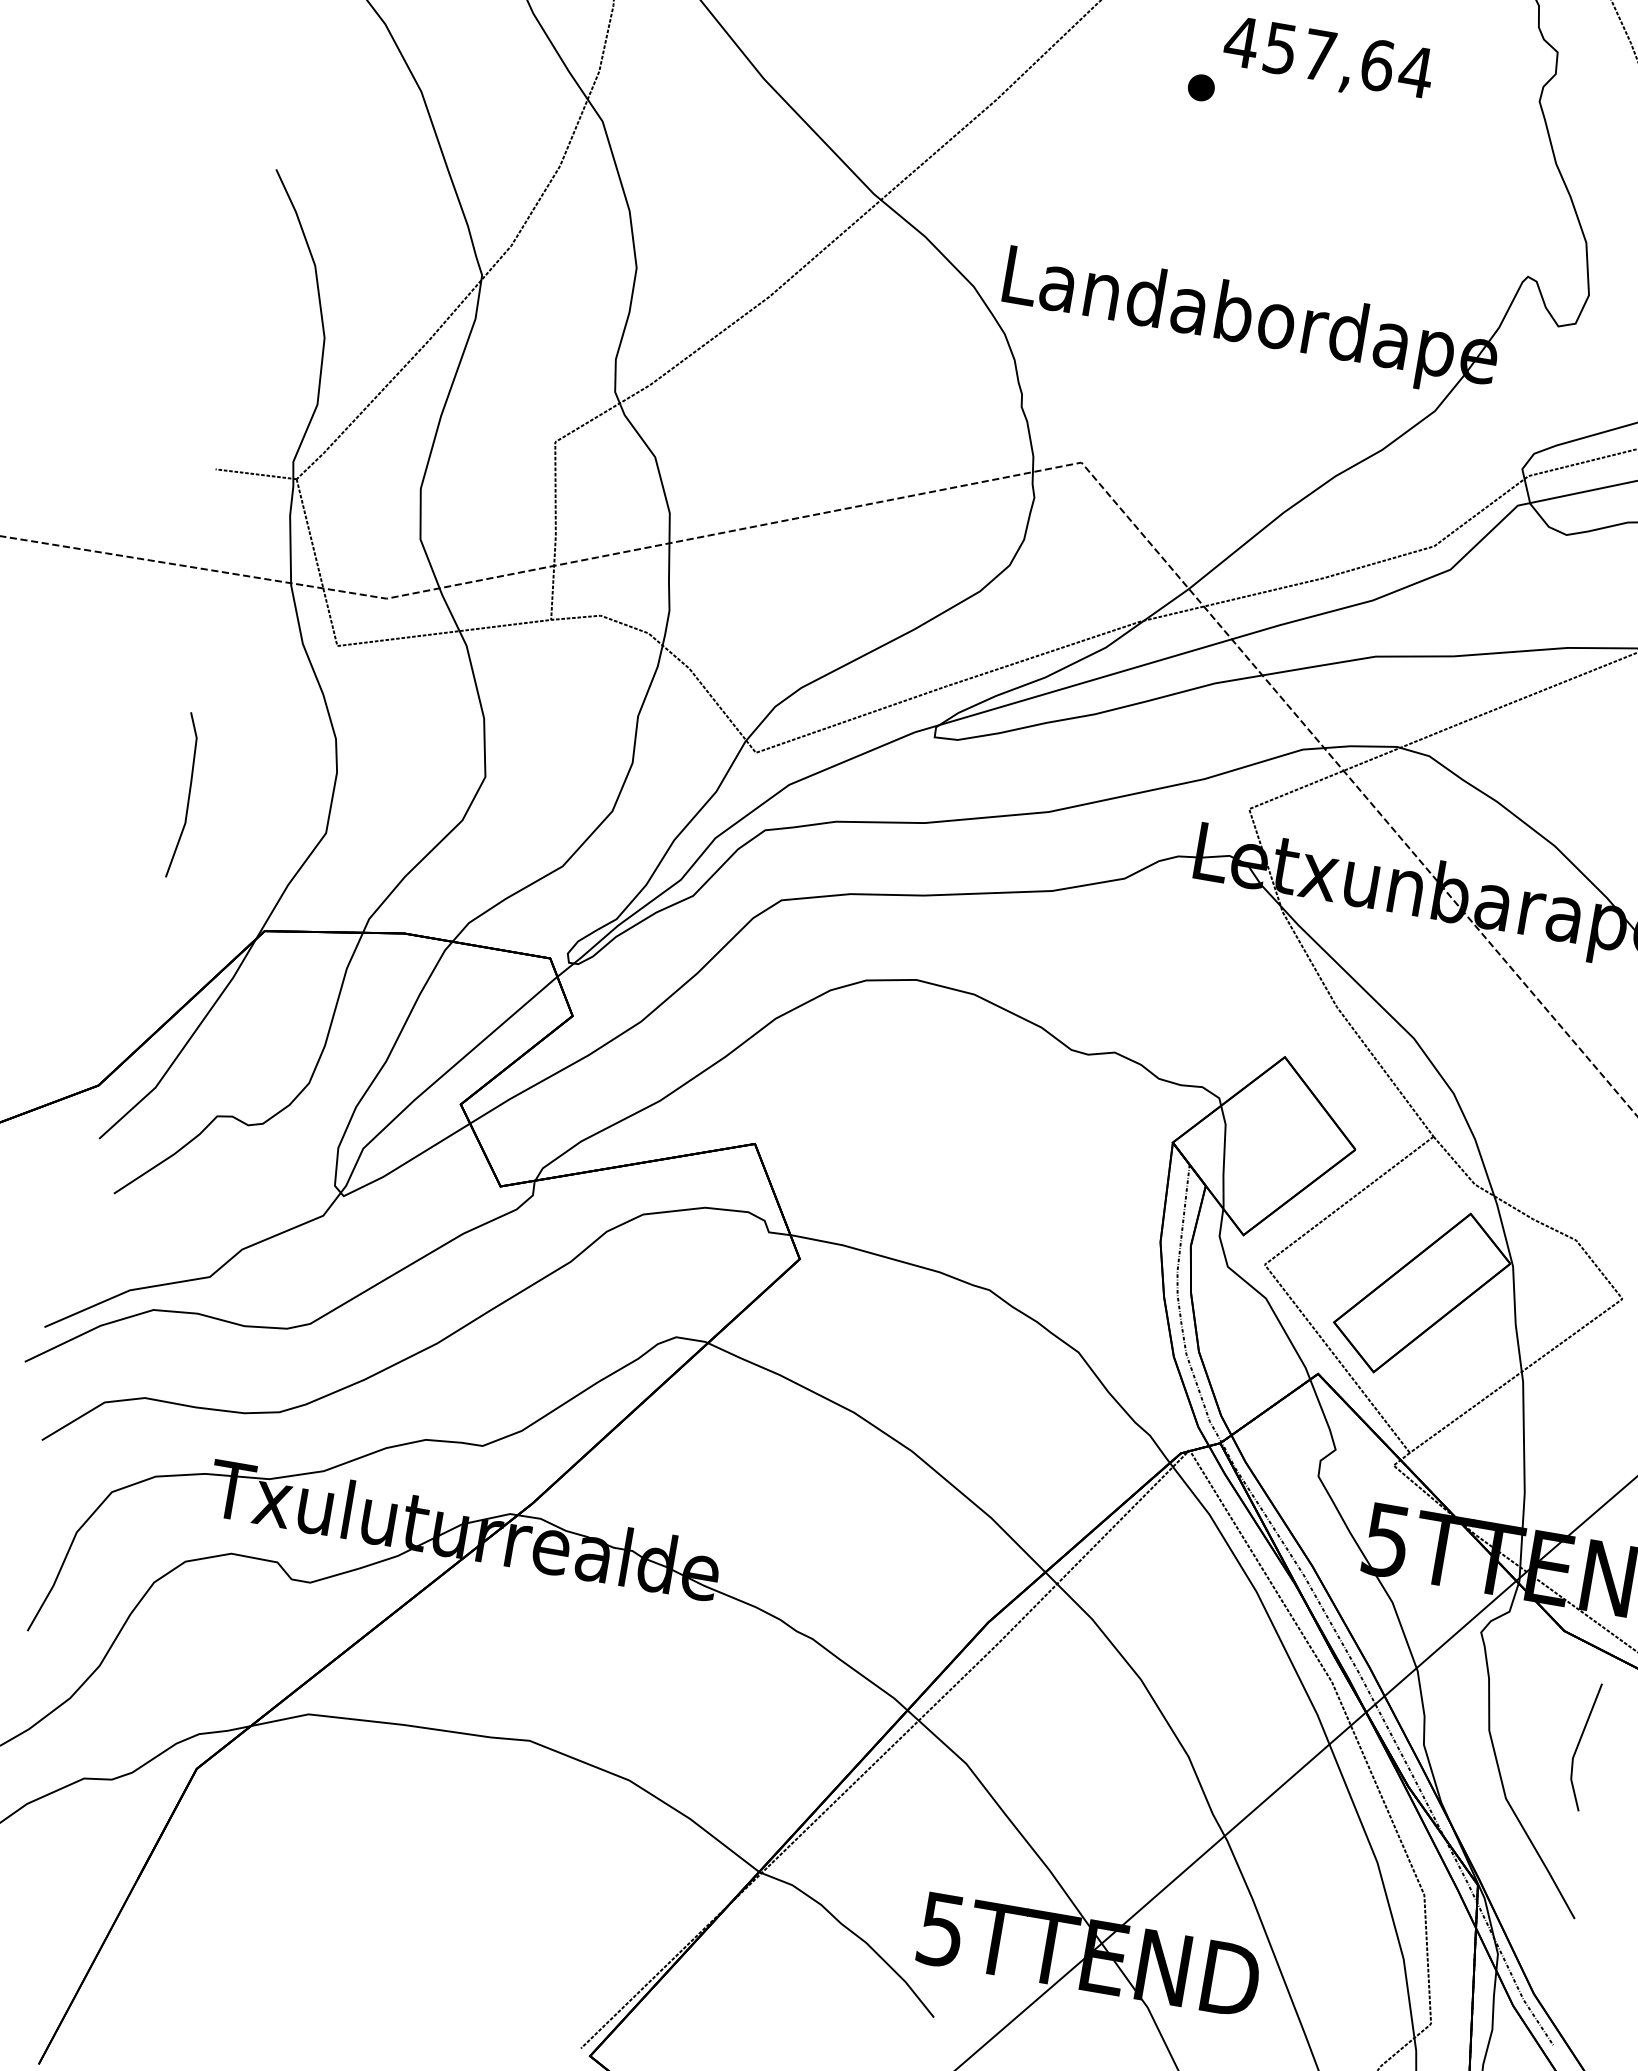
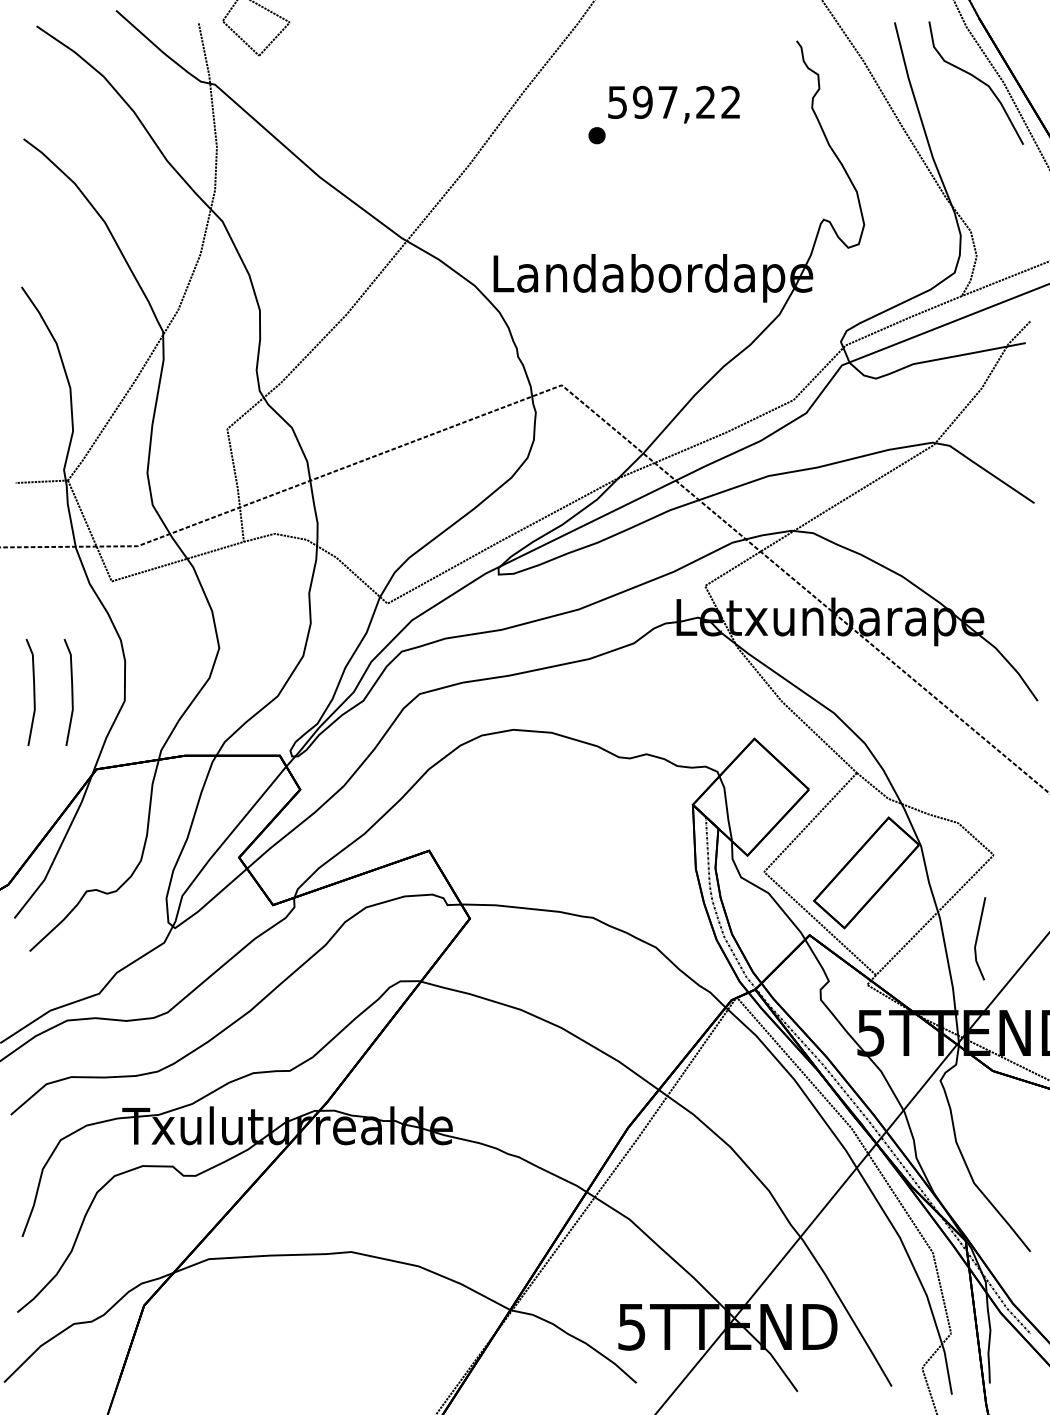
text: (1329, 57) -> (674, 102), 457,64 -> 597,22
line: (246, 806) -> (71, 692), added
line: (1581, 1742) -> (978, 936), moved

